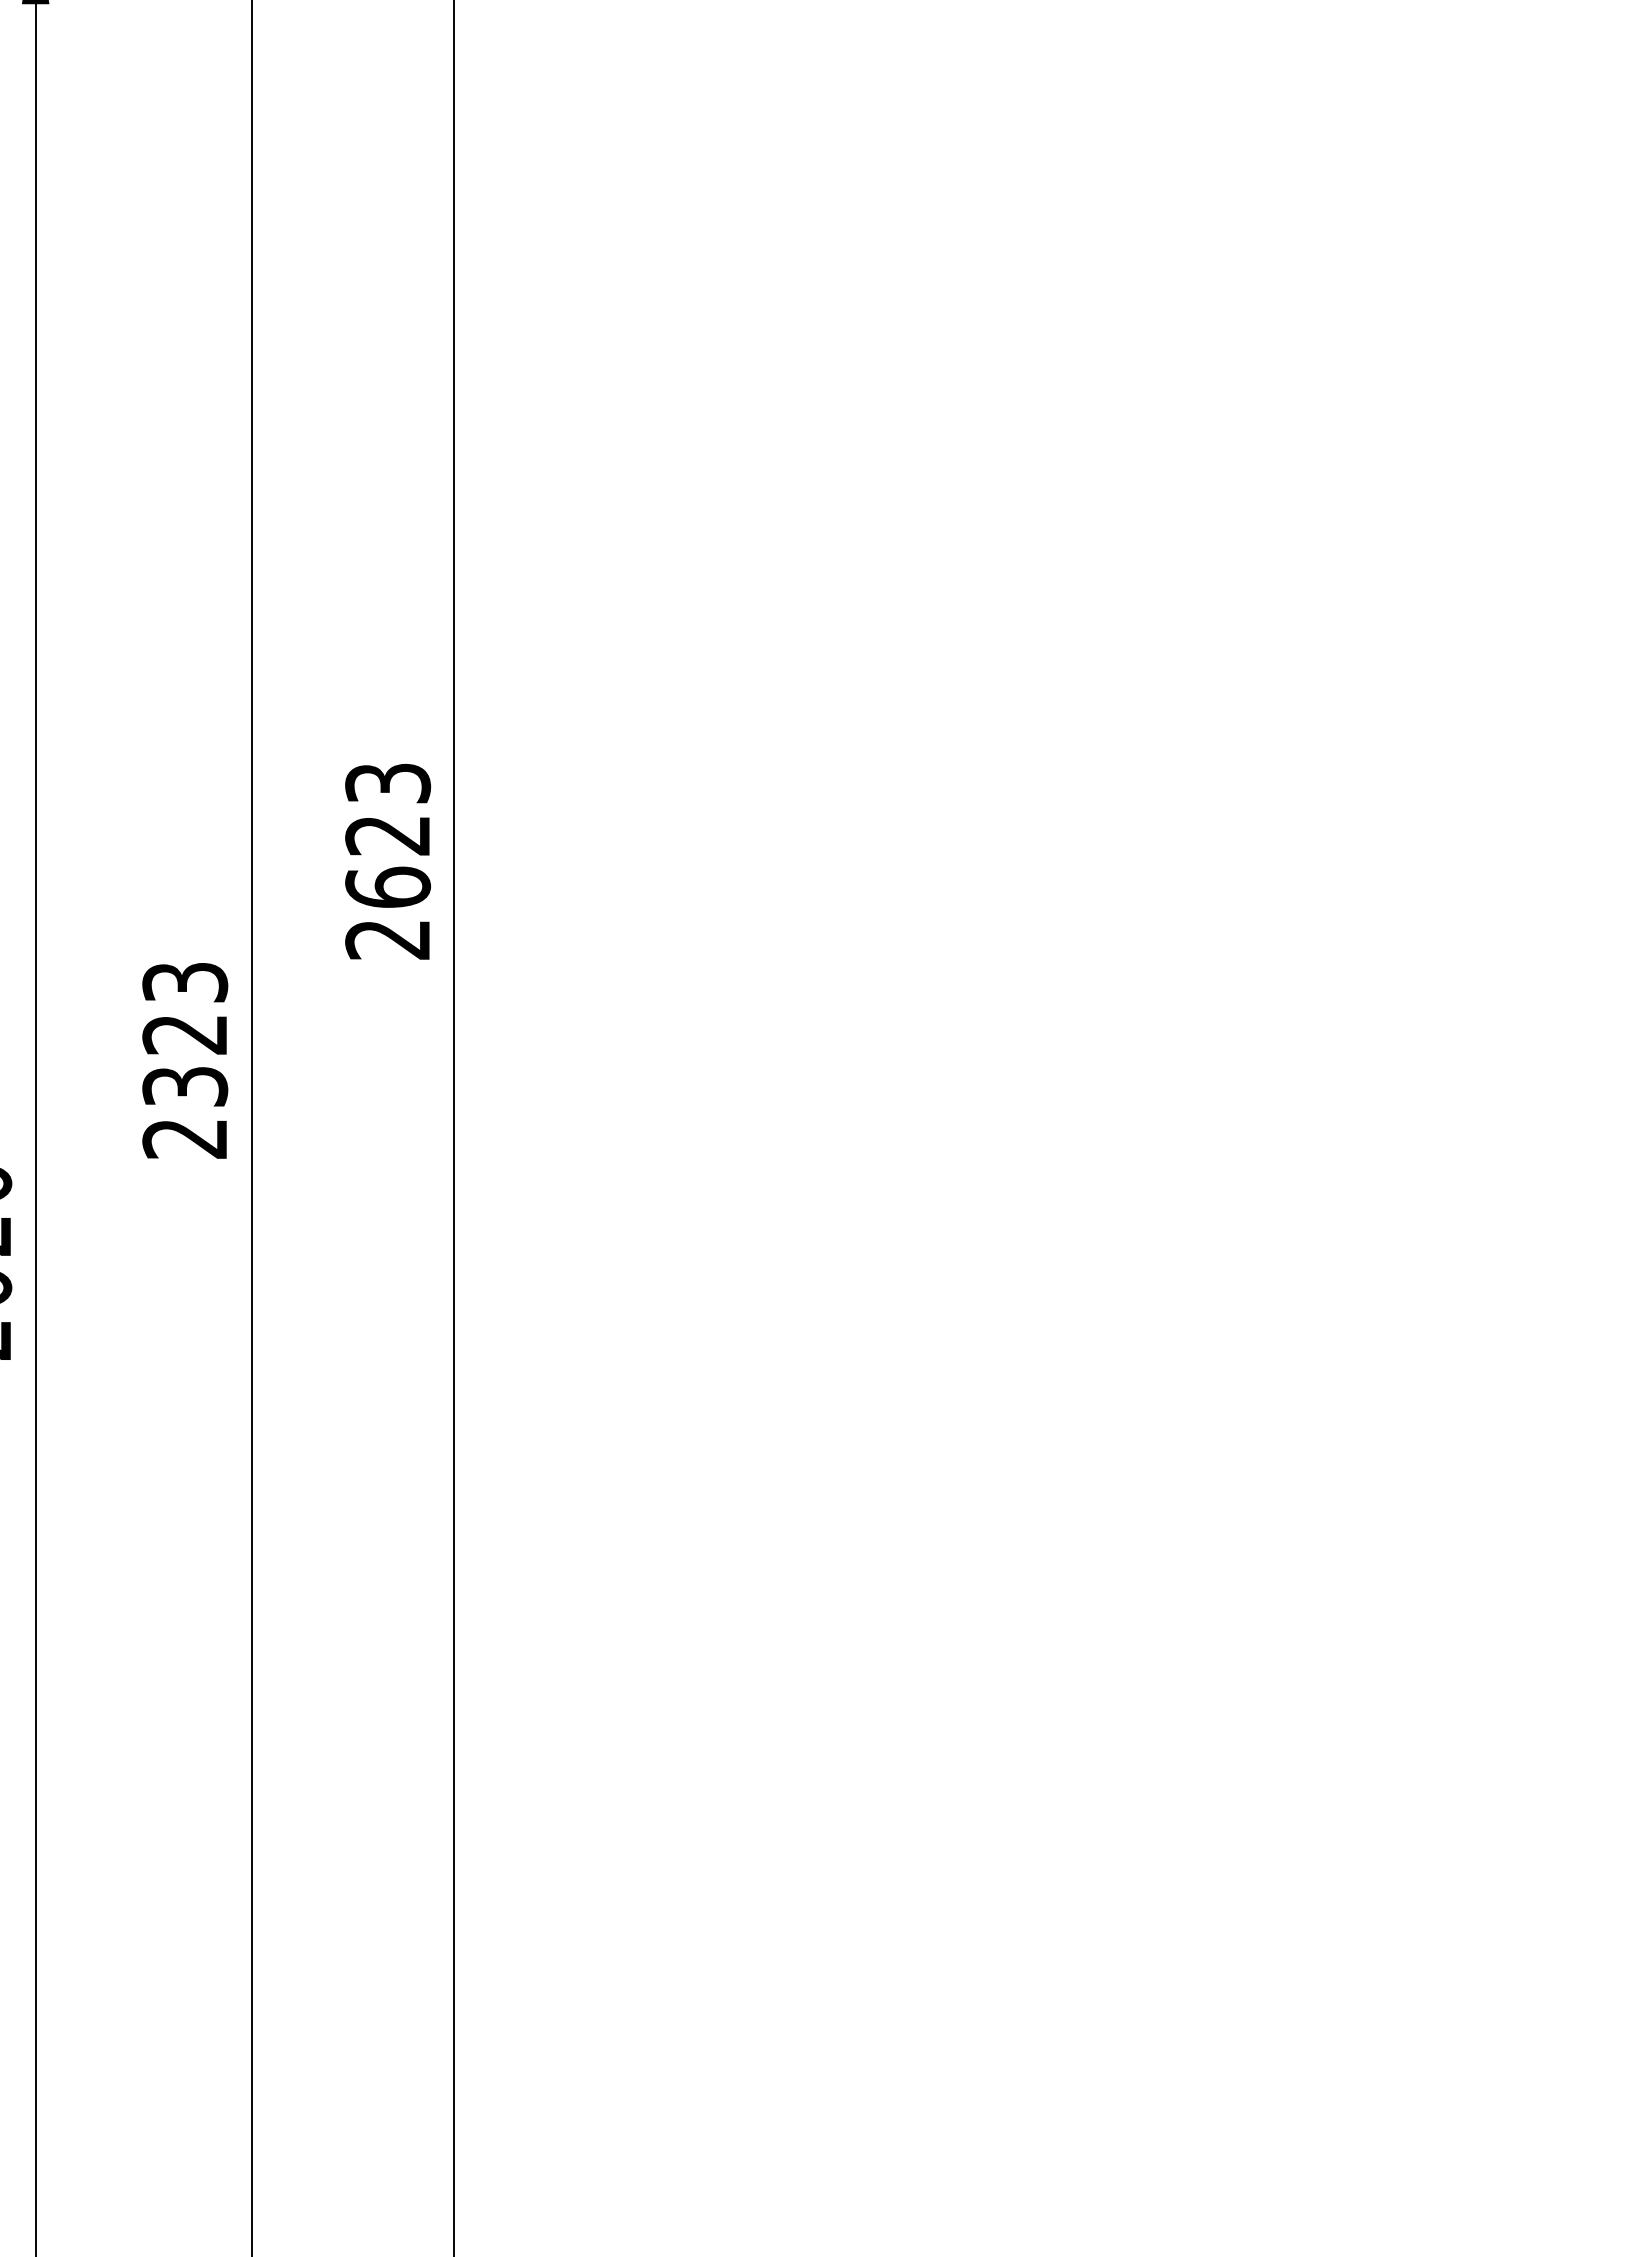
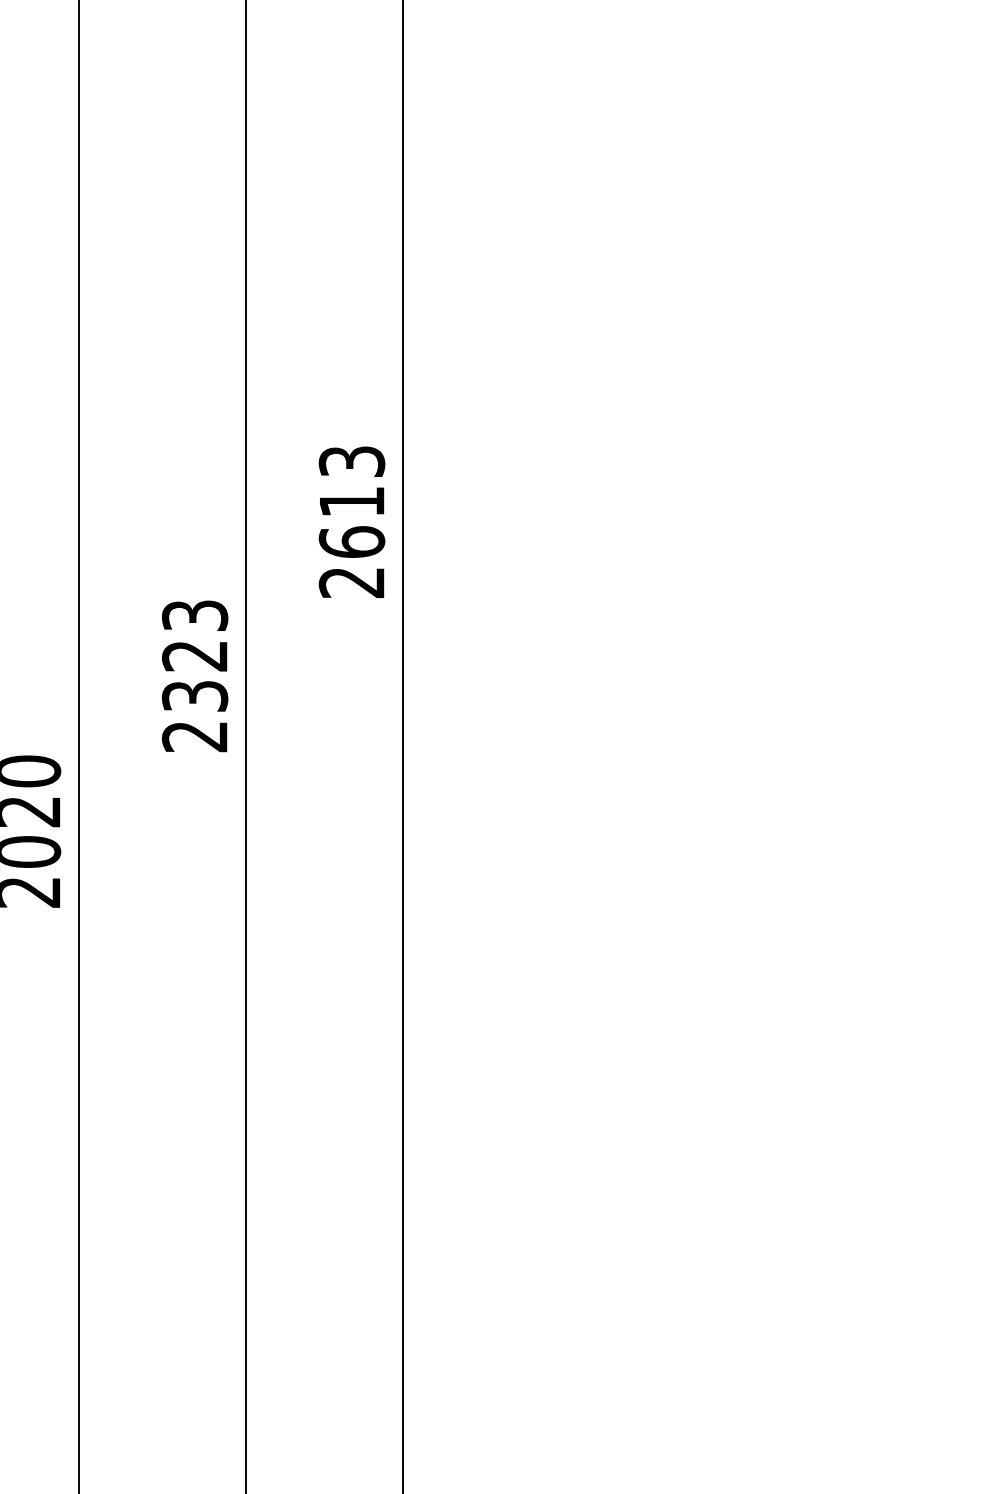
text: (387, 836) -> (351, 502), 2623 -> 2613

